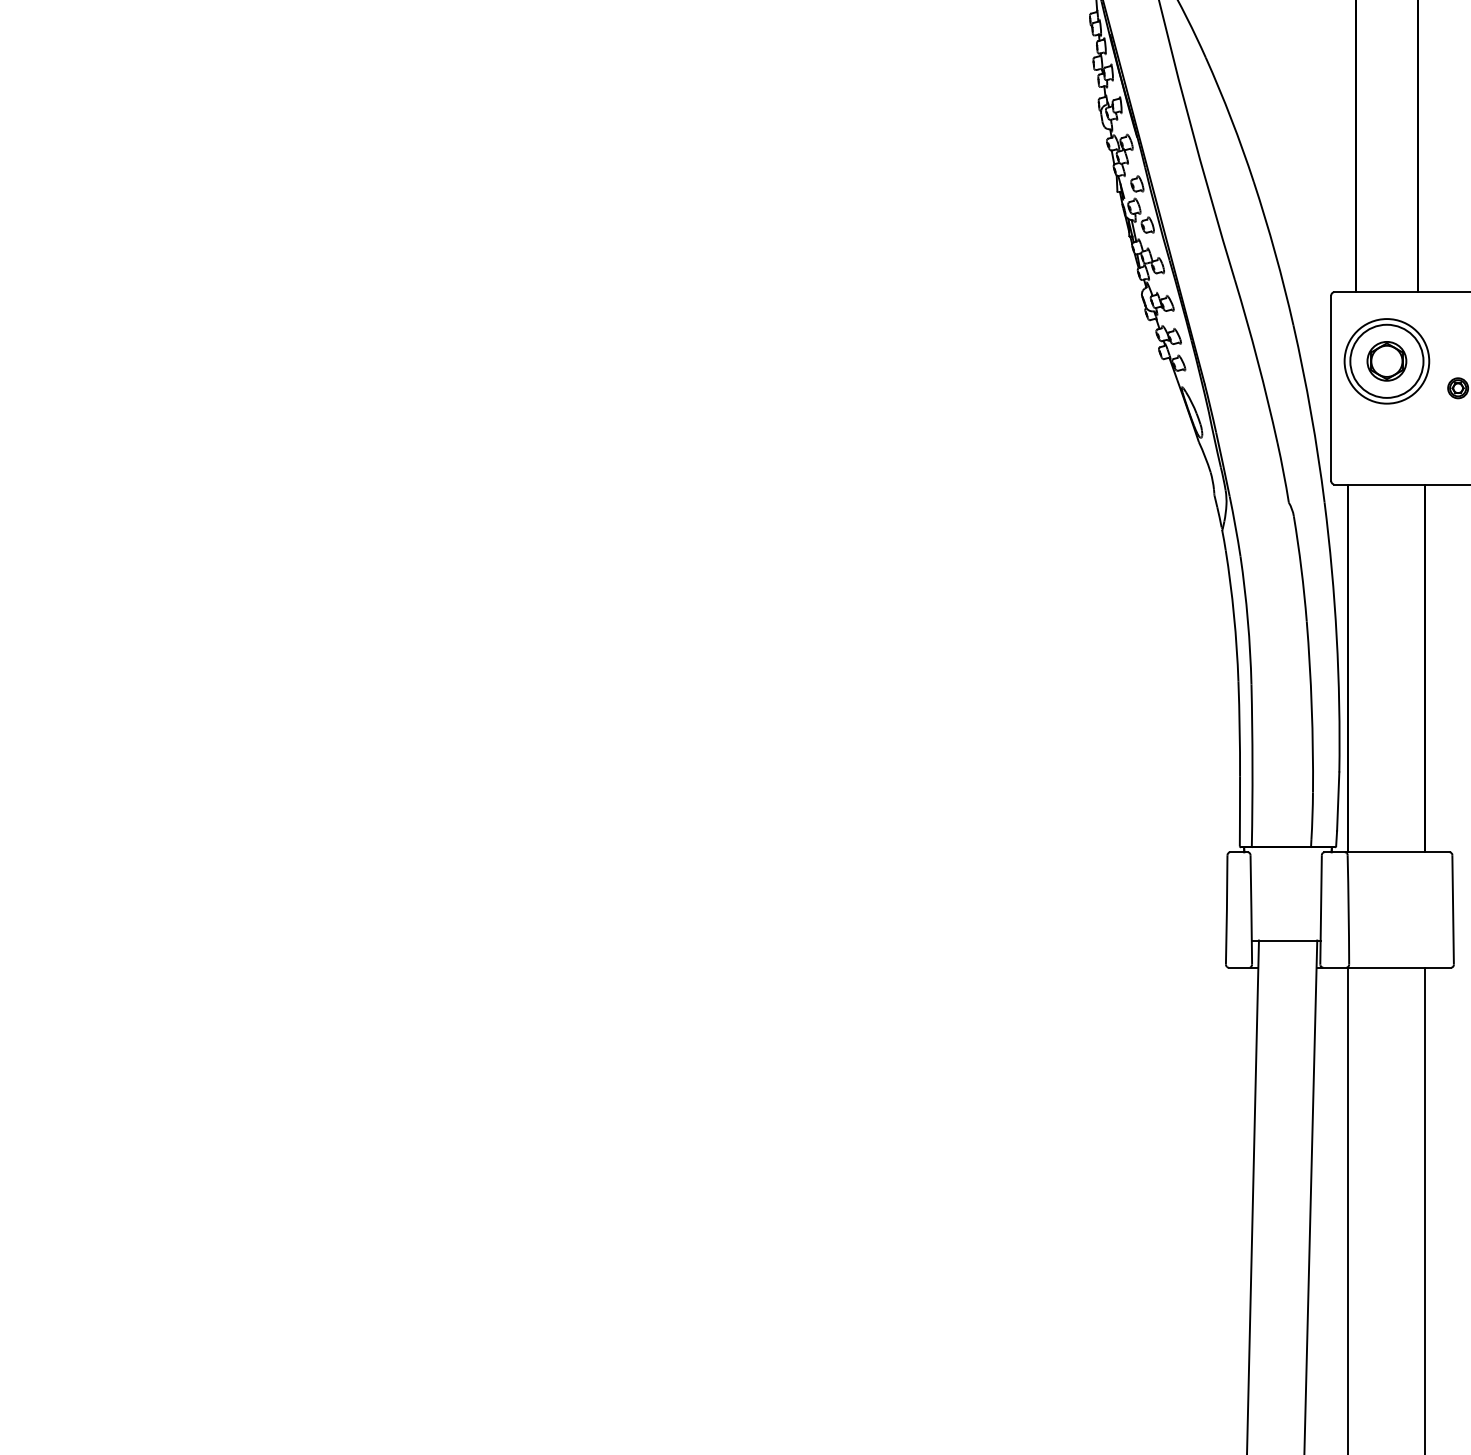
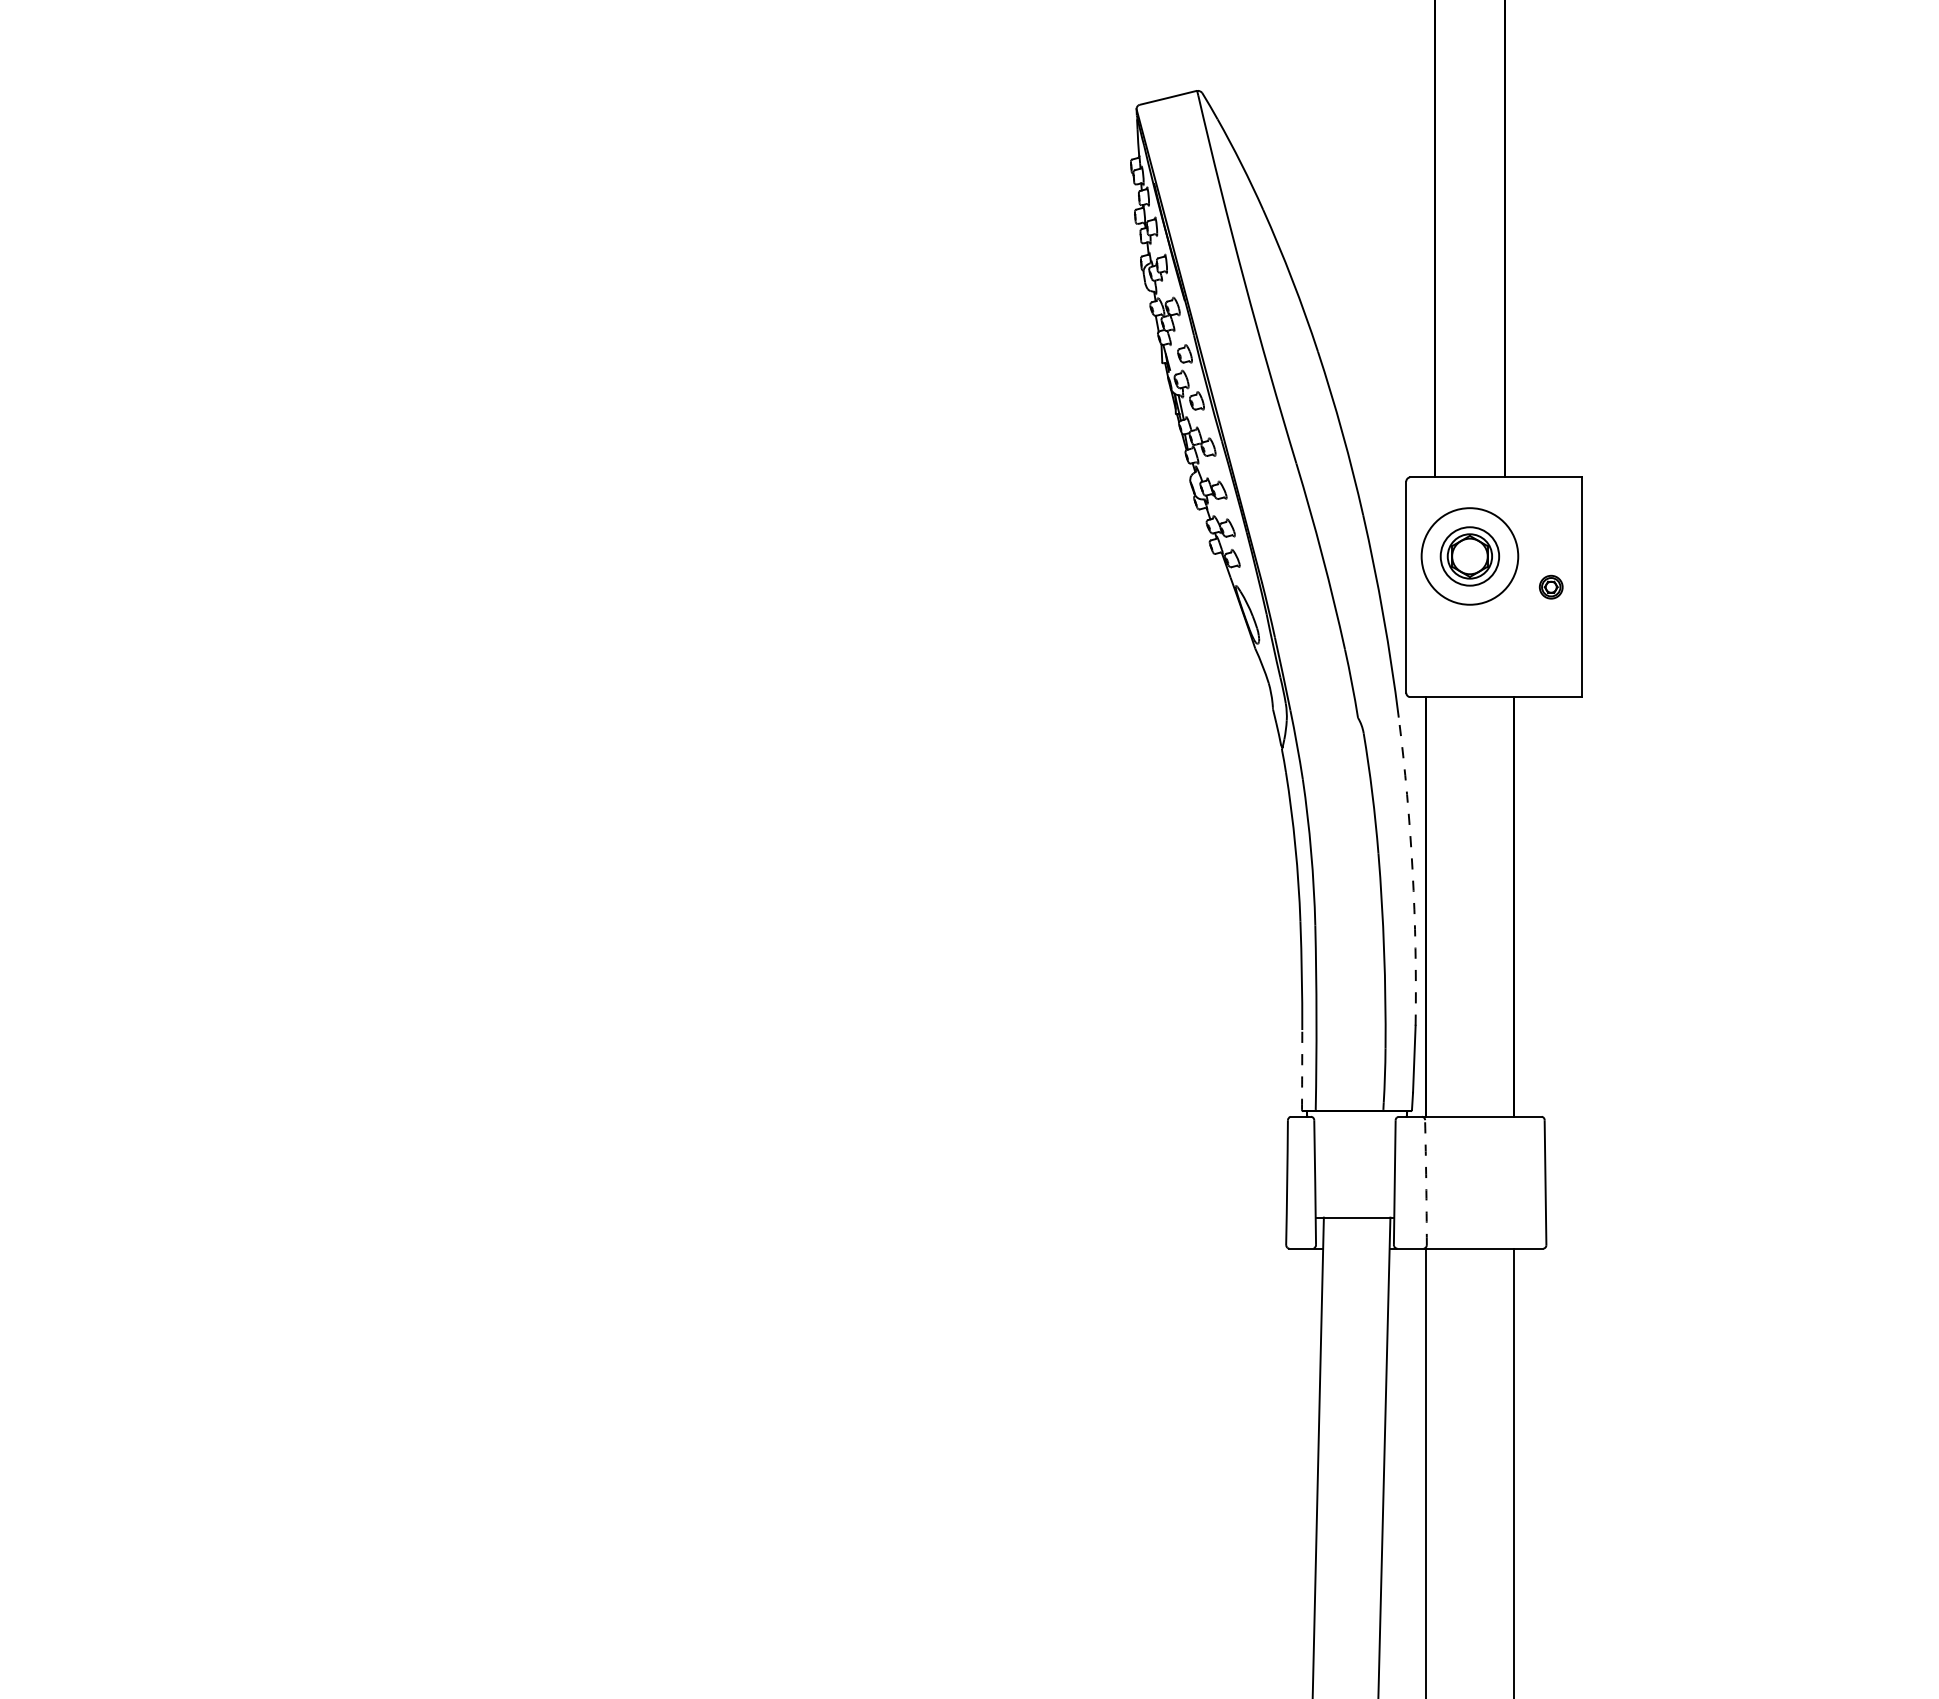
circle: (1386, 361) -> (1469, 556), size x0.7
arc: (1336, 637) -> (1412, 871), solid -> dashed
arc: (1240, 810) -> (1302, 1069), solid -> dashed
arc: (1348, 909) -> (1426, 1182), solid -> dashed

